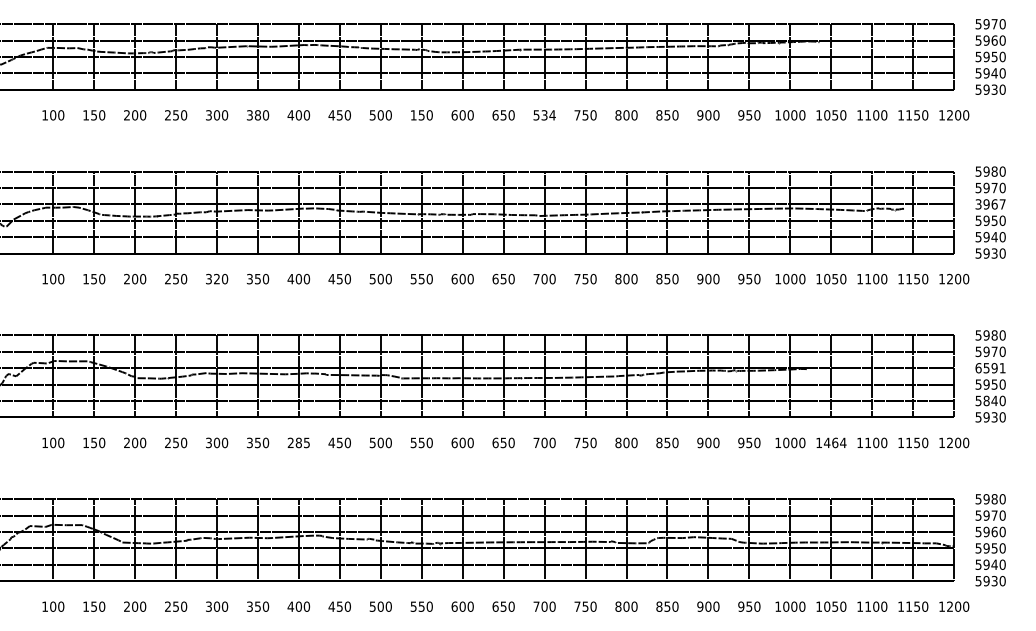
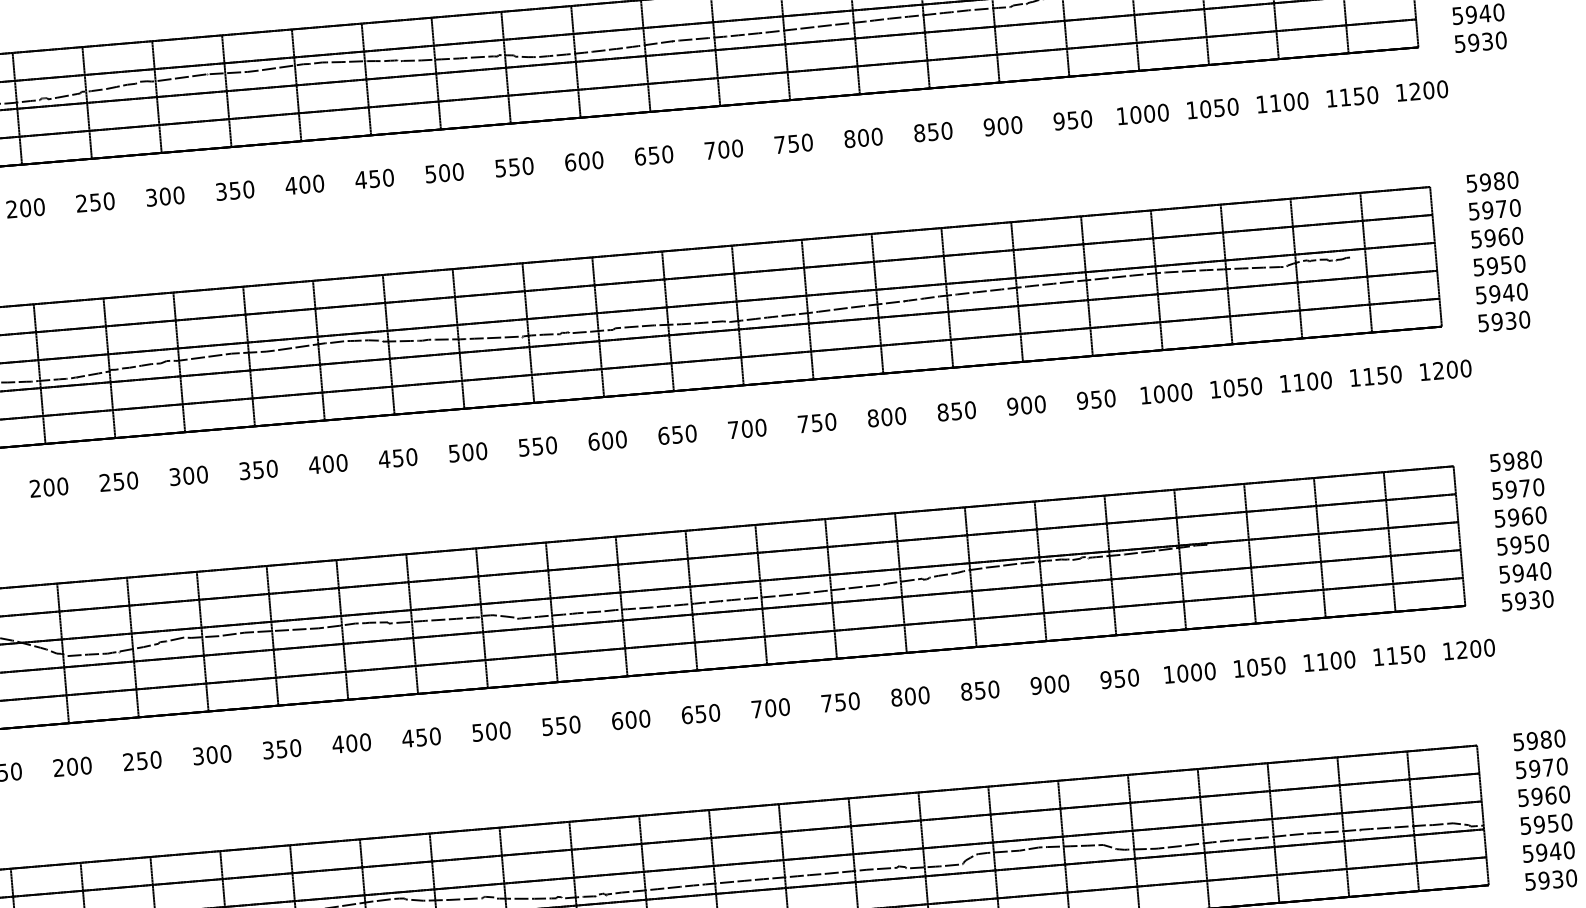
text: (257, 115) -> (234, 191), 380 -> 350
text: (413, 115) -> (500, 168), 150 -> 550
text: (544, 115) -> (723, 149), 534 -> 700
text: (990, 204) -> (1496, 237), 3967 -> 5960
text: (216, 279) -> (187, 476), 320 -> 300
text: (990, 368) -> (1520, 517), 6591 -> 5960
text: (986, 401) -> (1518, 574), 5840 -> 5940
text: (298, 442) -> (351, 742), 285 -> 400
text: (834, 442) -> (1264, 665), 1464 -> 1050

